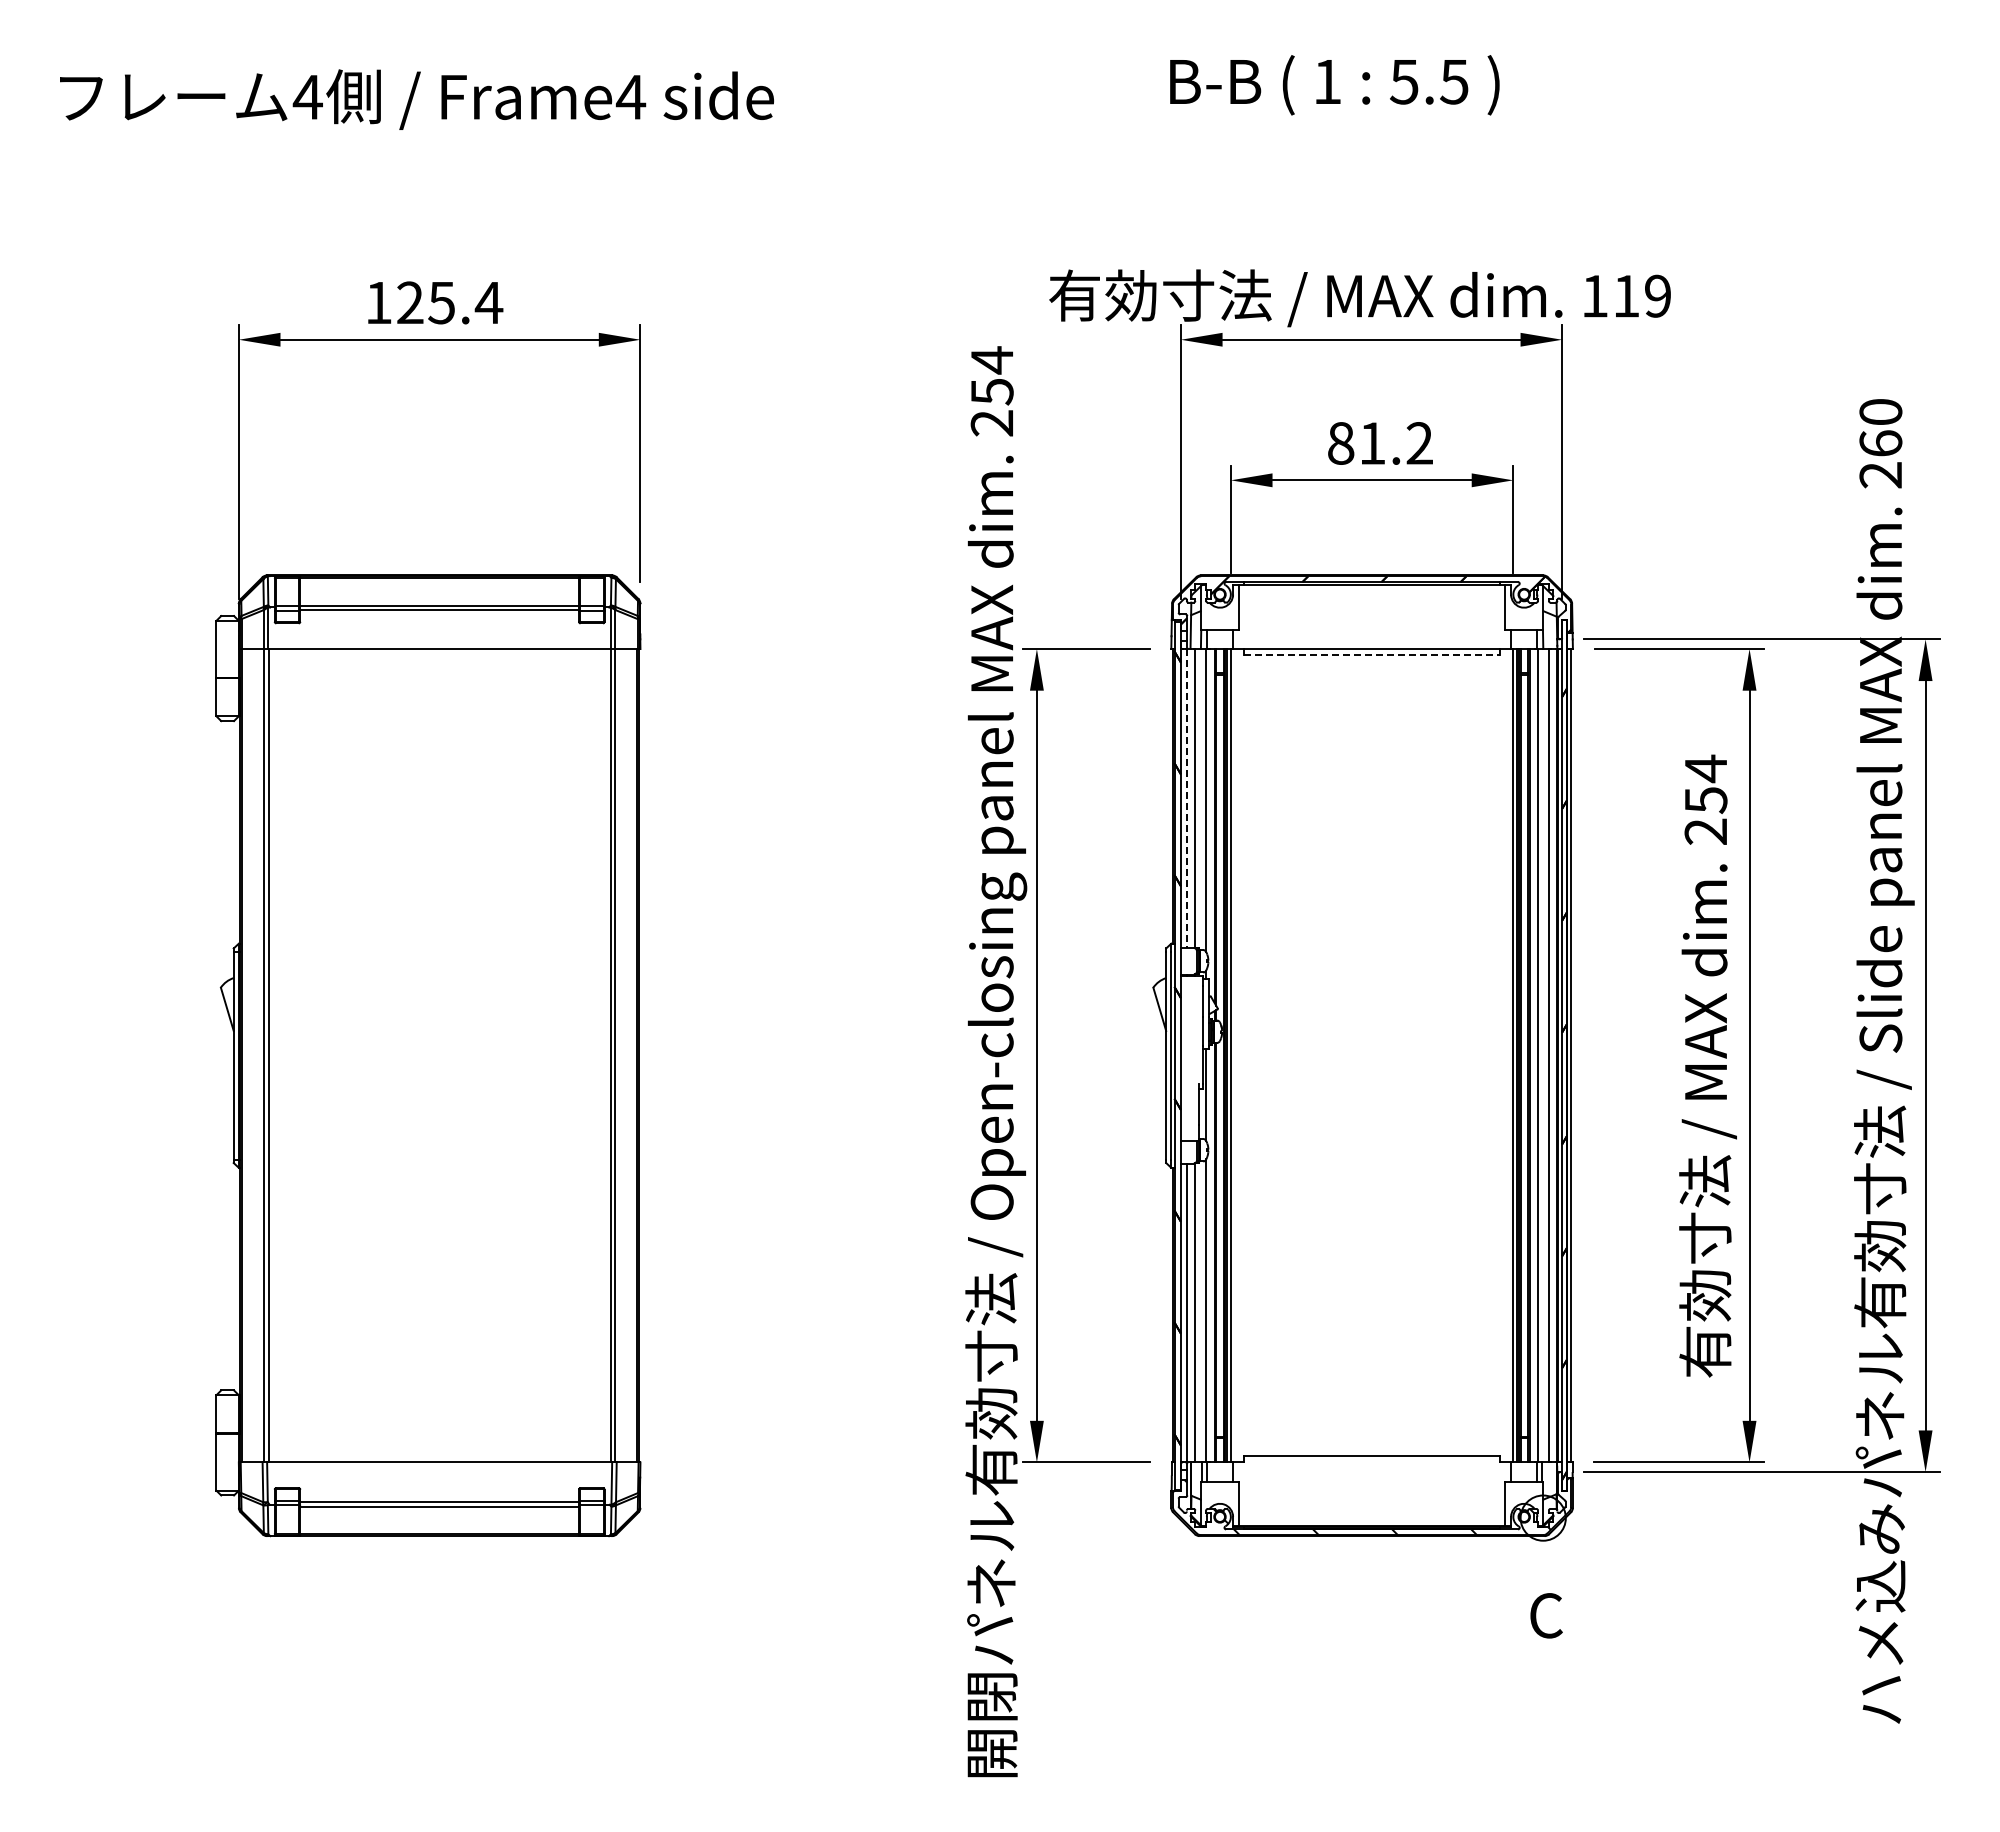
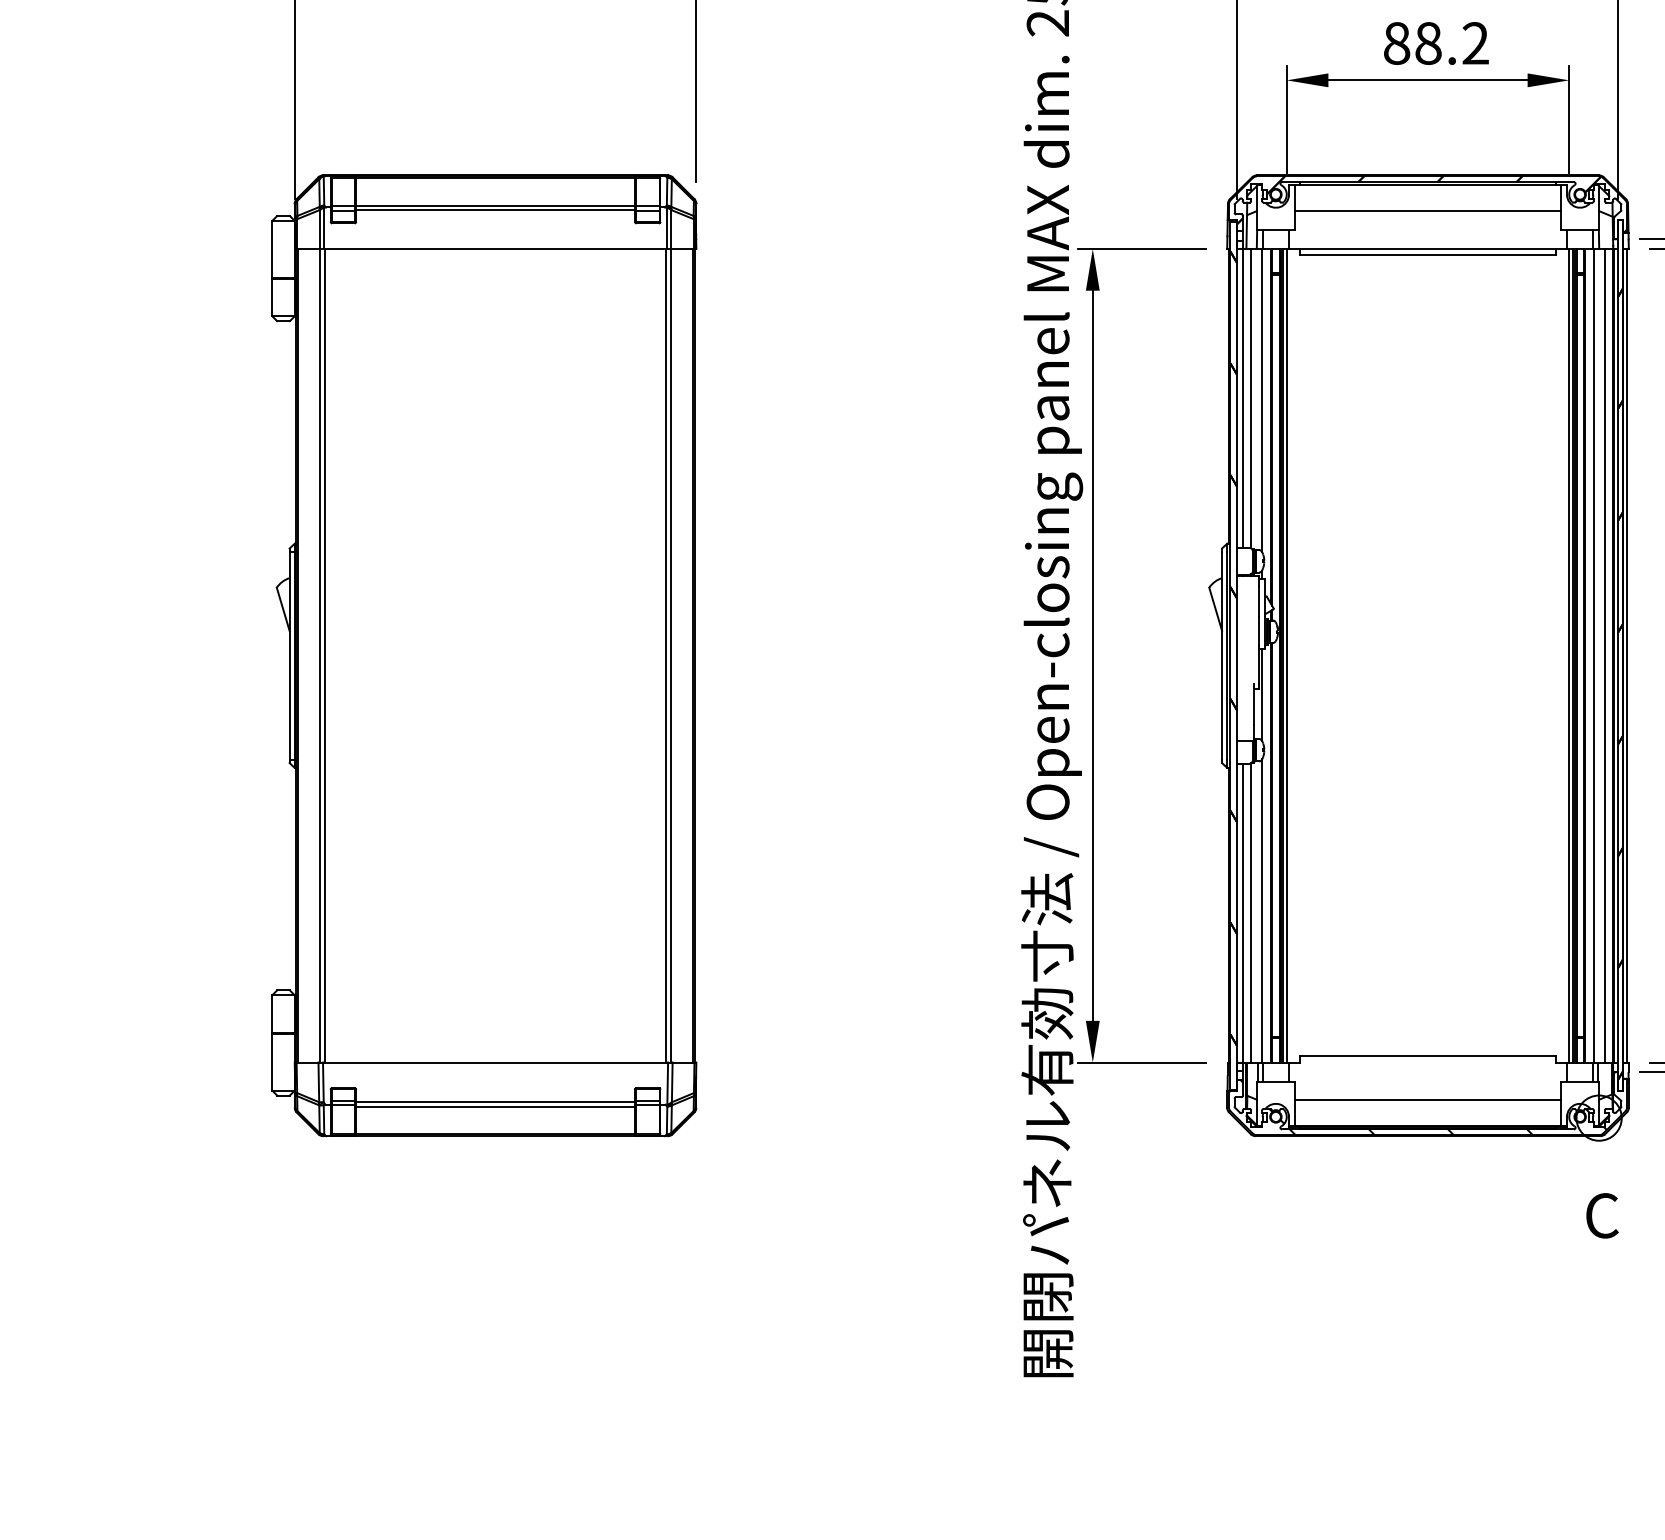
text: (1372, 443) -> (1428, 43), 81.2 -> 88.2
line: (1372, 610) -> (1428, 210), added
line: (1372, 655) -> (1428, 255), dashed -> solid
line: (1187, 799) -> (1243, 399), dashed -> solid
line: (1372, 1500) -> (1428, 1100), added

